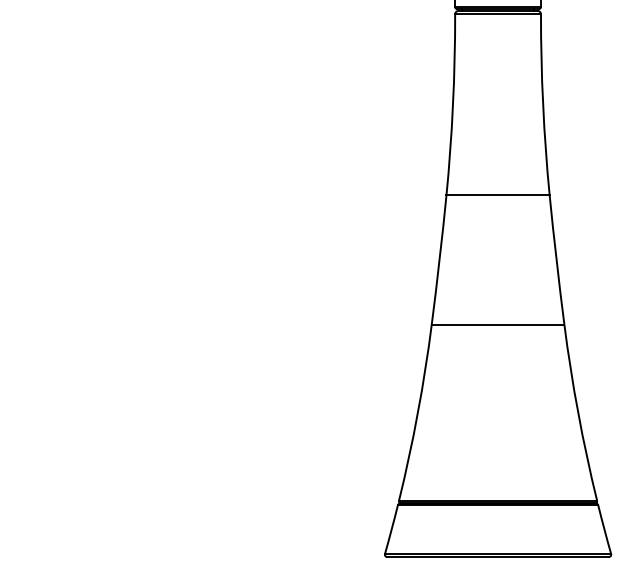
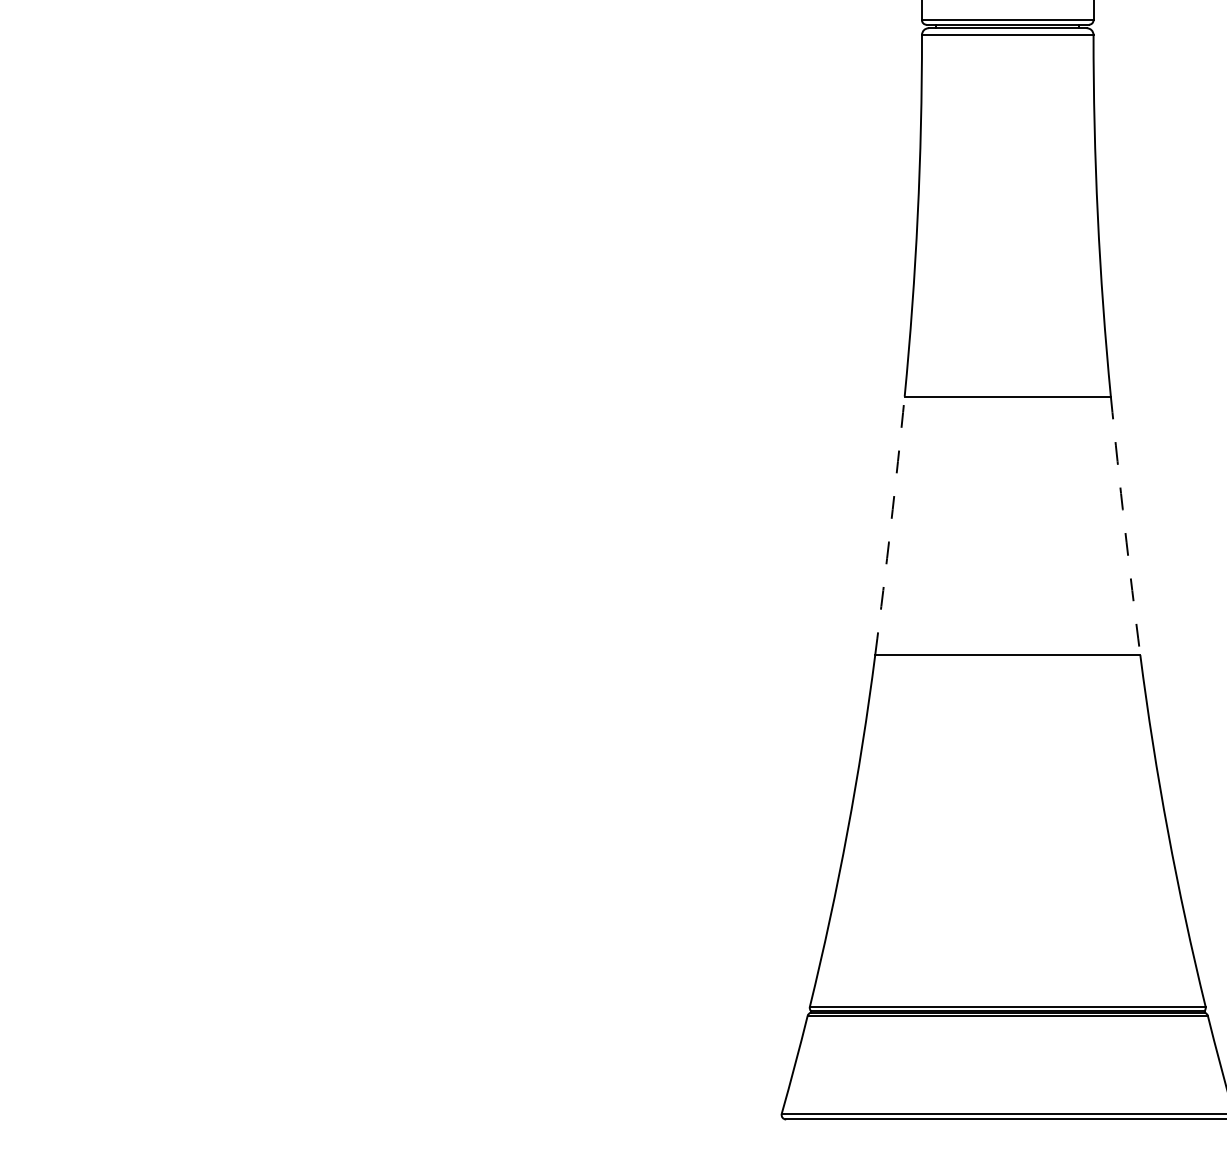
arc: (439, 259) -> (890, 524), solid -> dashed
arc: (556, 259) -> (1124, 524), solid -> dashed

